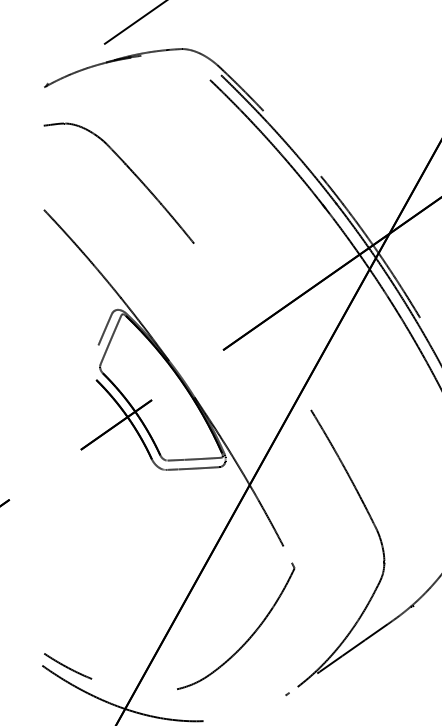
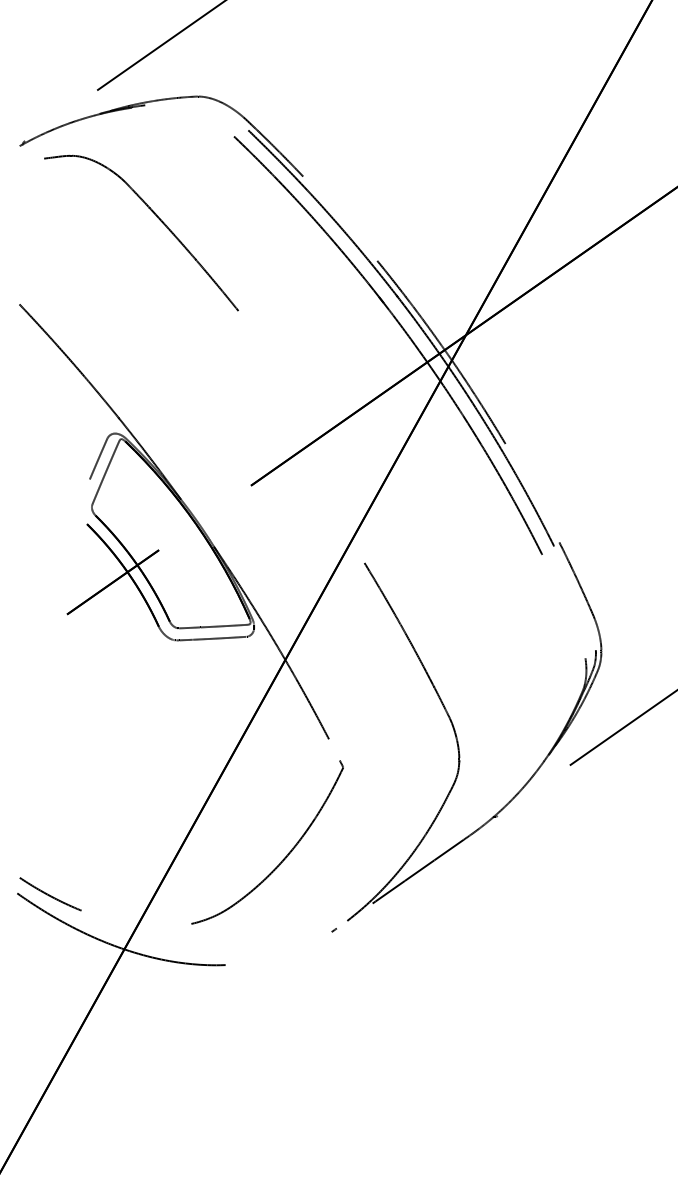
part: (132, 172) -> (158, 219), moved

